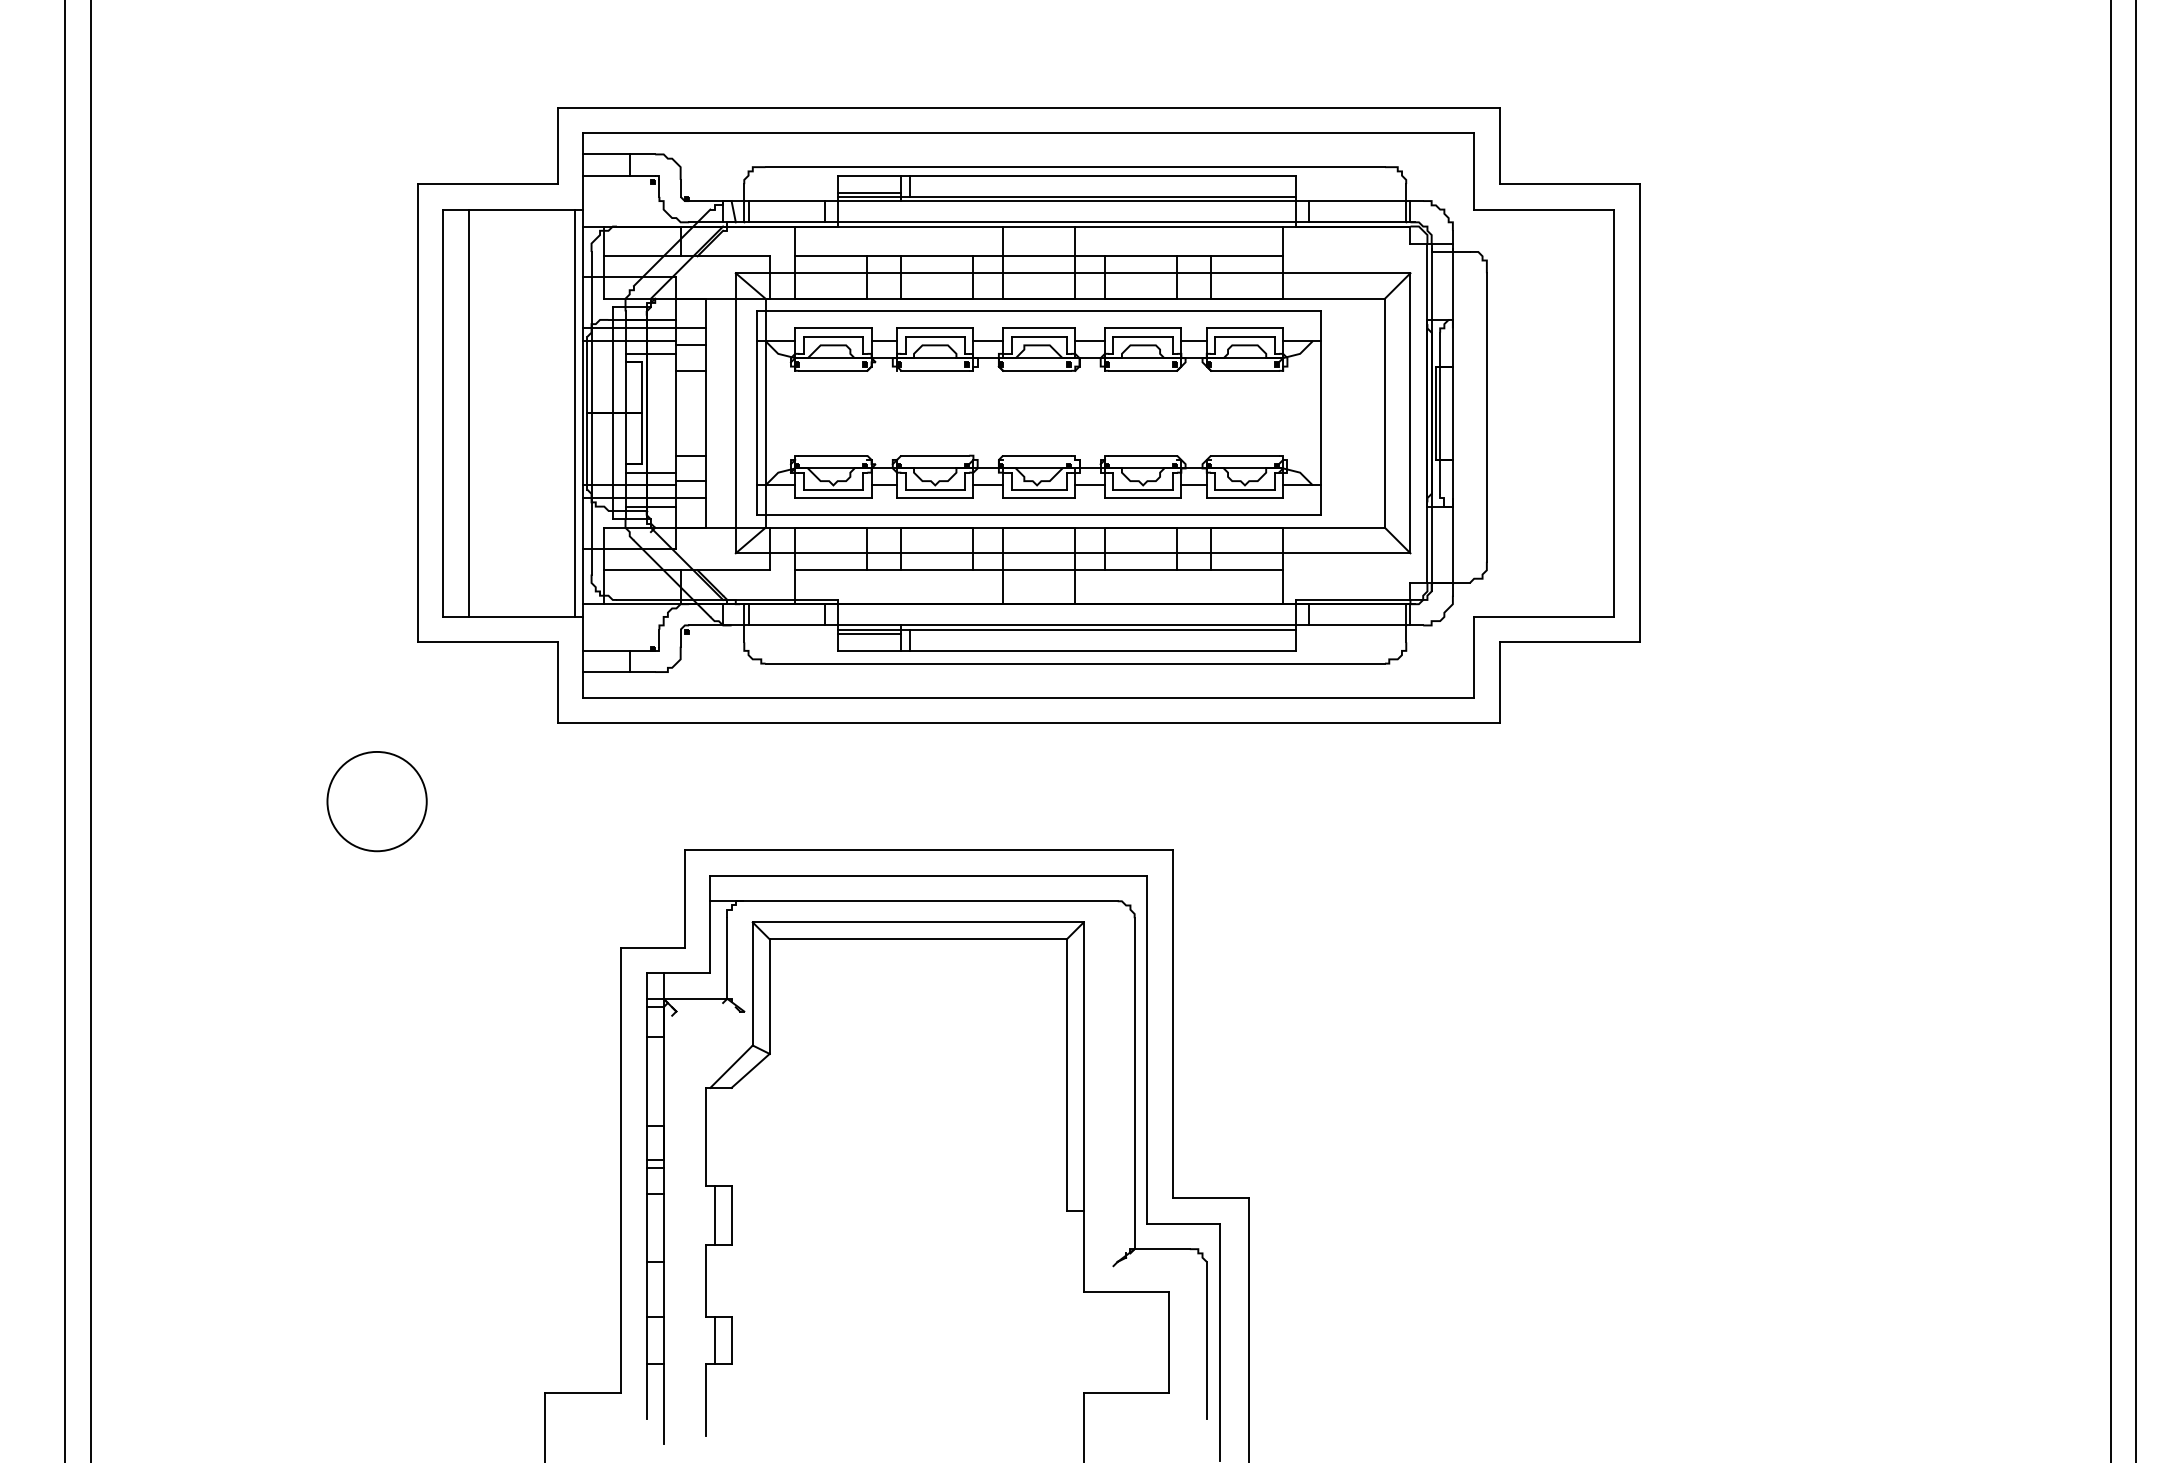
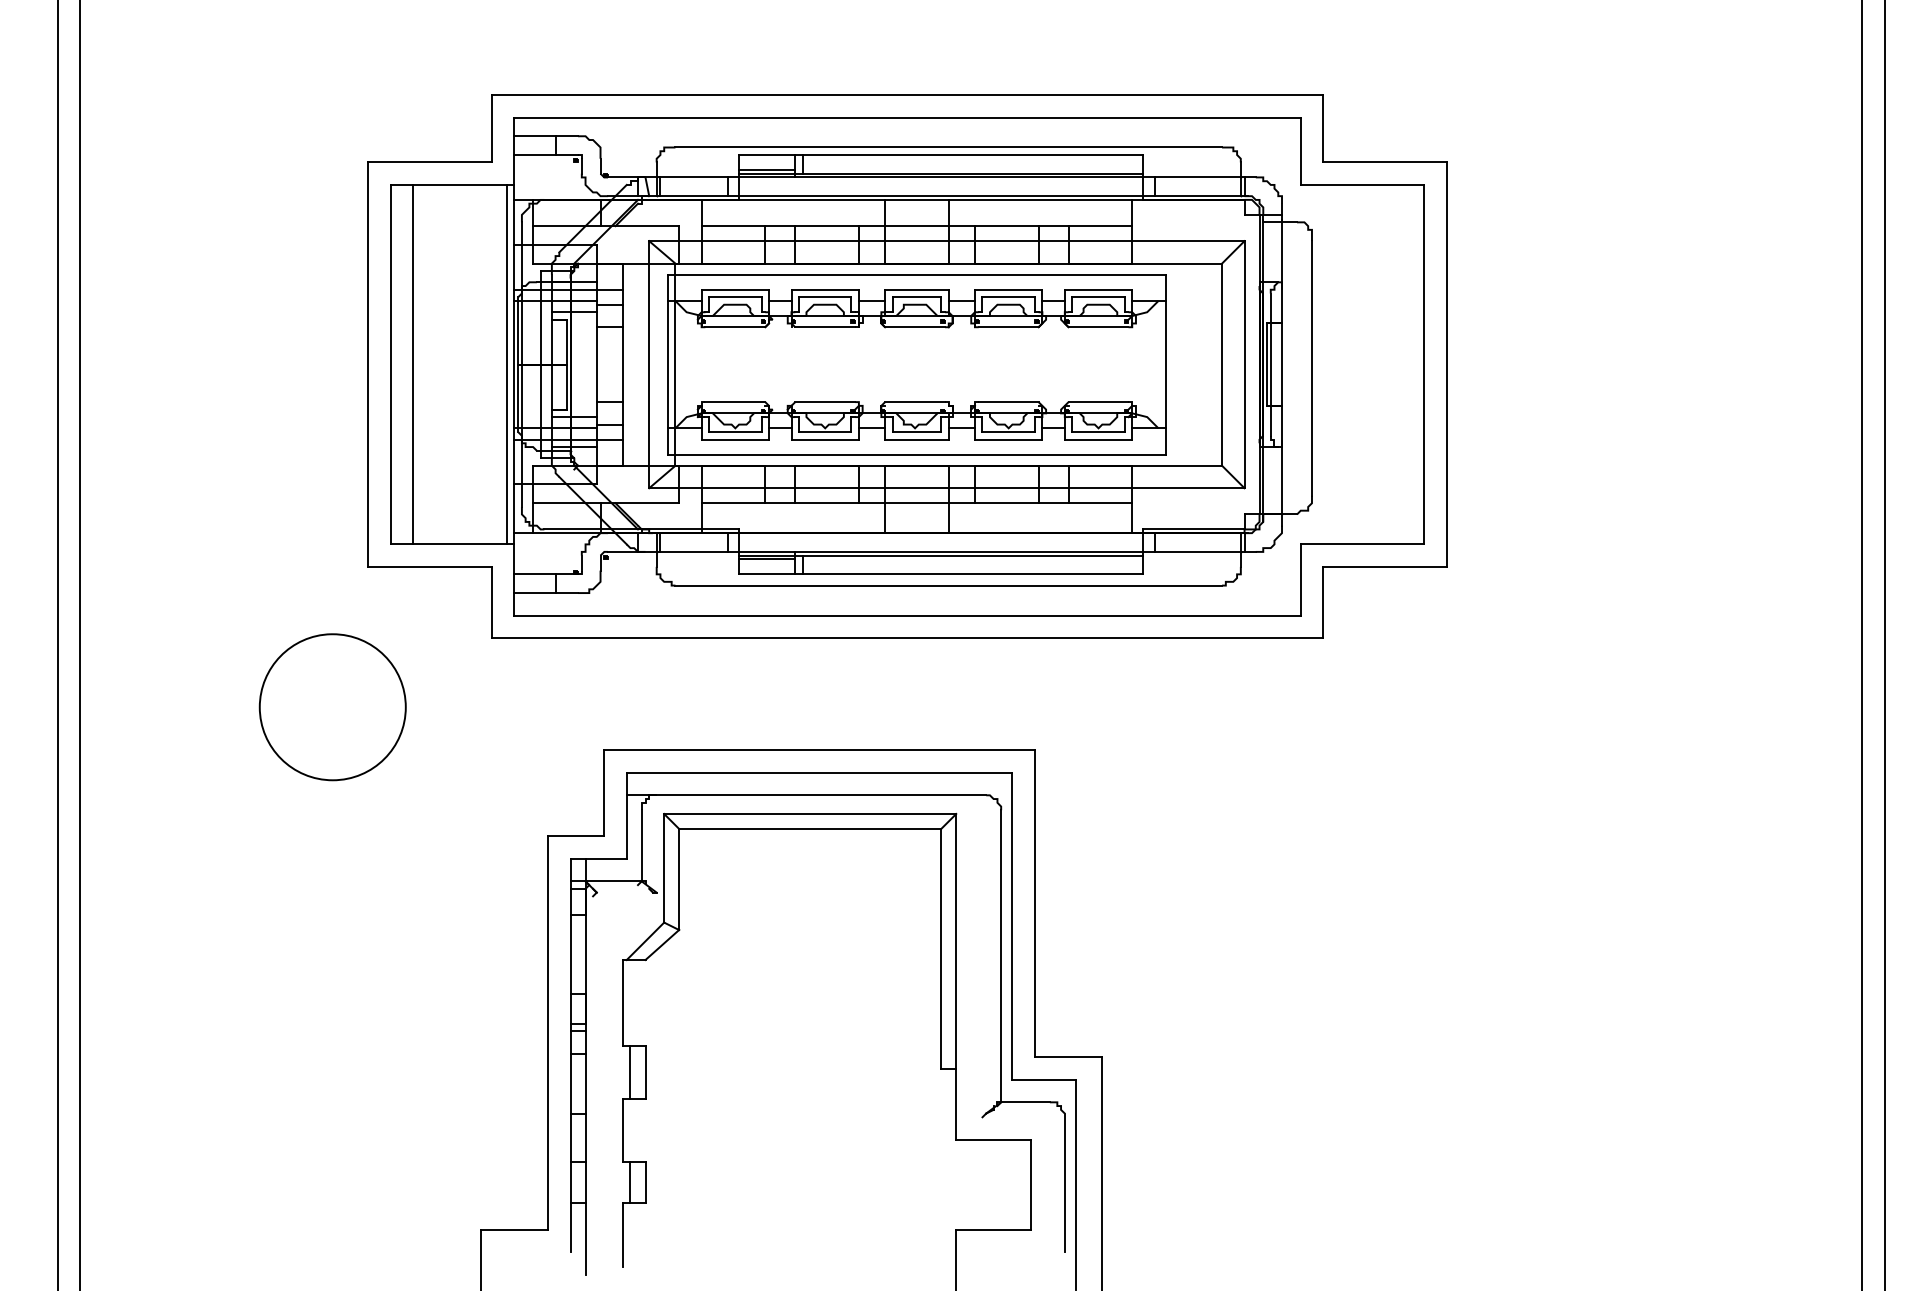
part: (376, 801) -> (332, 707), size x1.67

